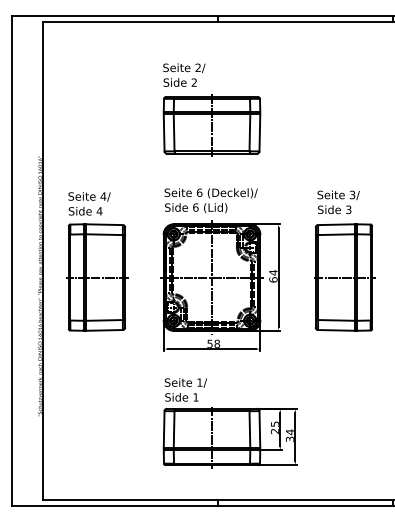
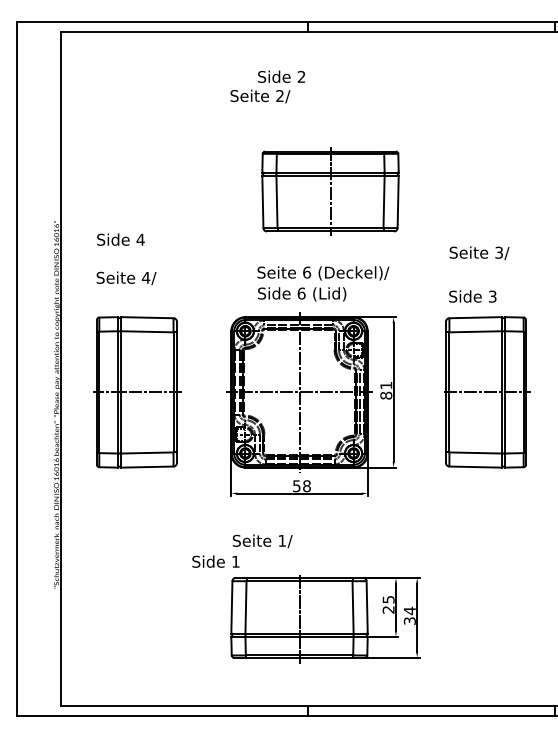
text: (180, 82) -> (281, 76), moved
part: (212, 125) -> (330, 191), moved
text: (338, 194) -> (479, 252), moved
text: (211, 200) -> (323, 283), moved
text: (85, 211) -> (120, 239), moved
text: (273, 276) -> (386, 390), 64 -> 81
text: (181, 397) -> (215, 561), moved

